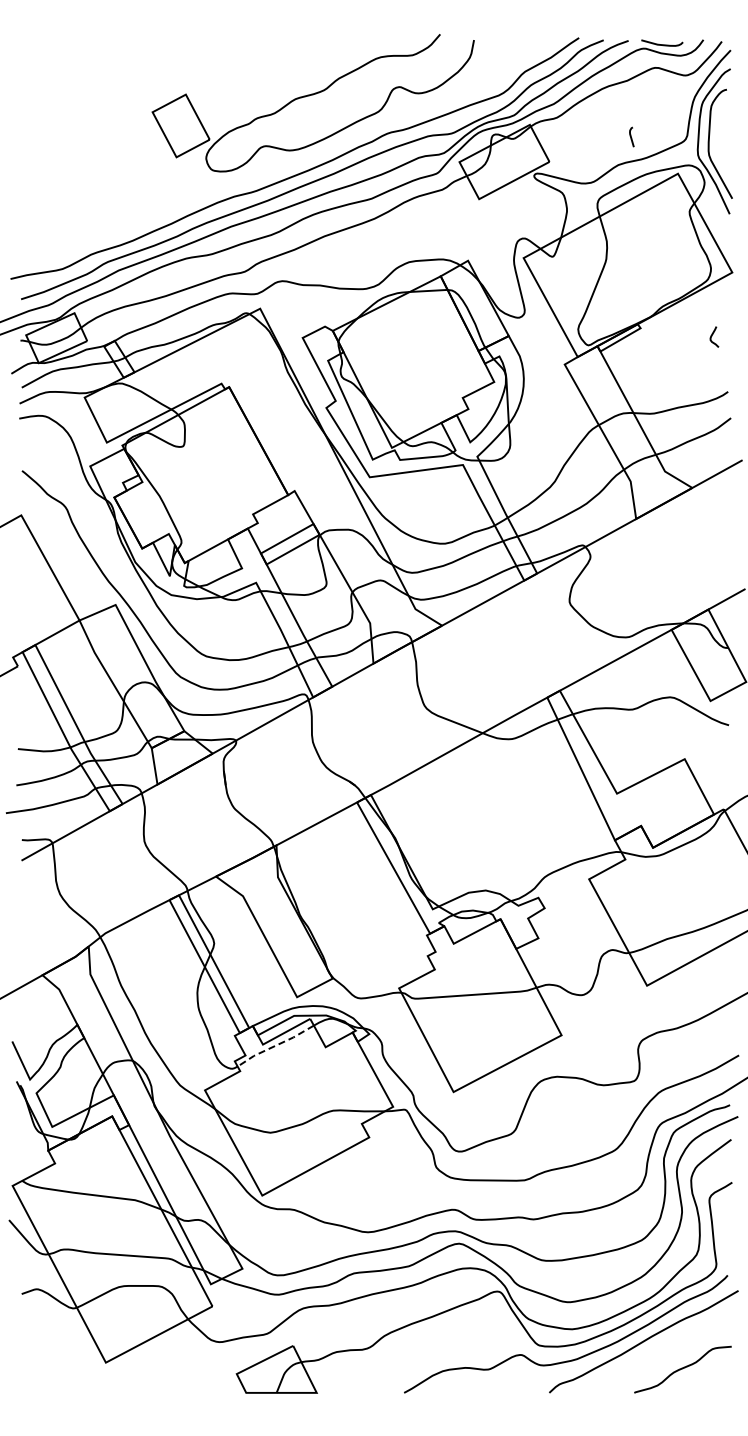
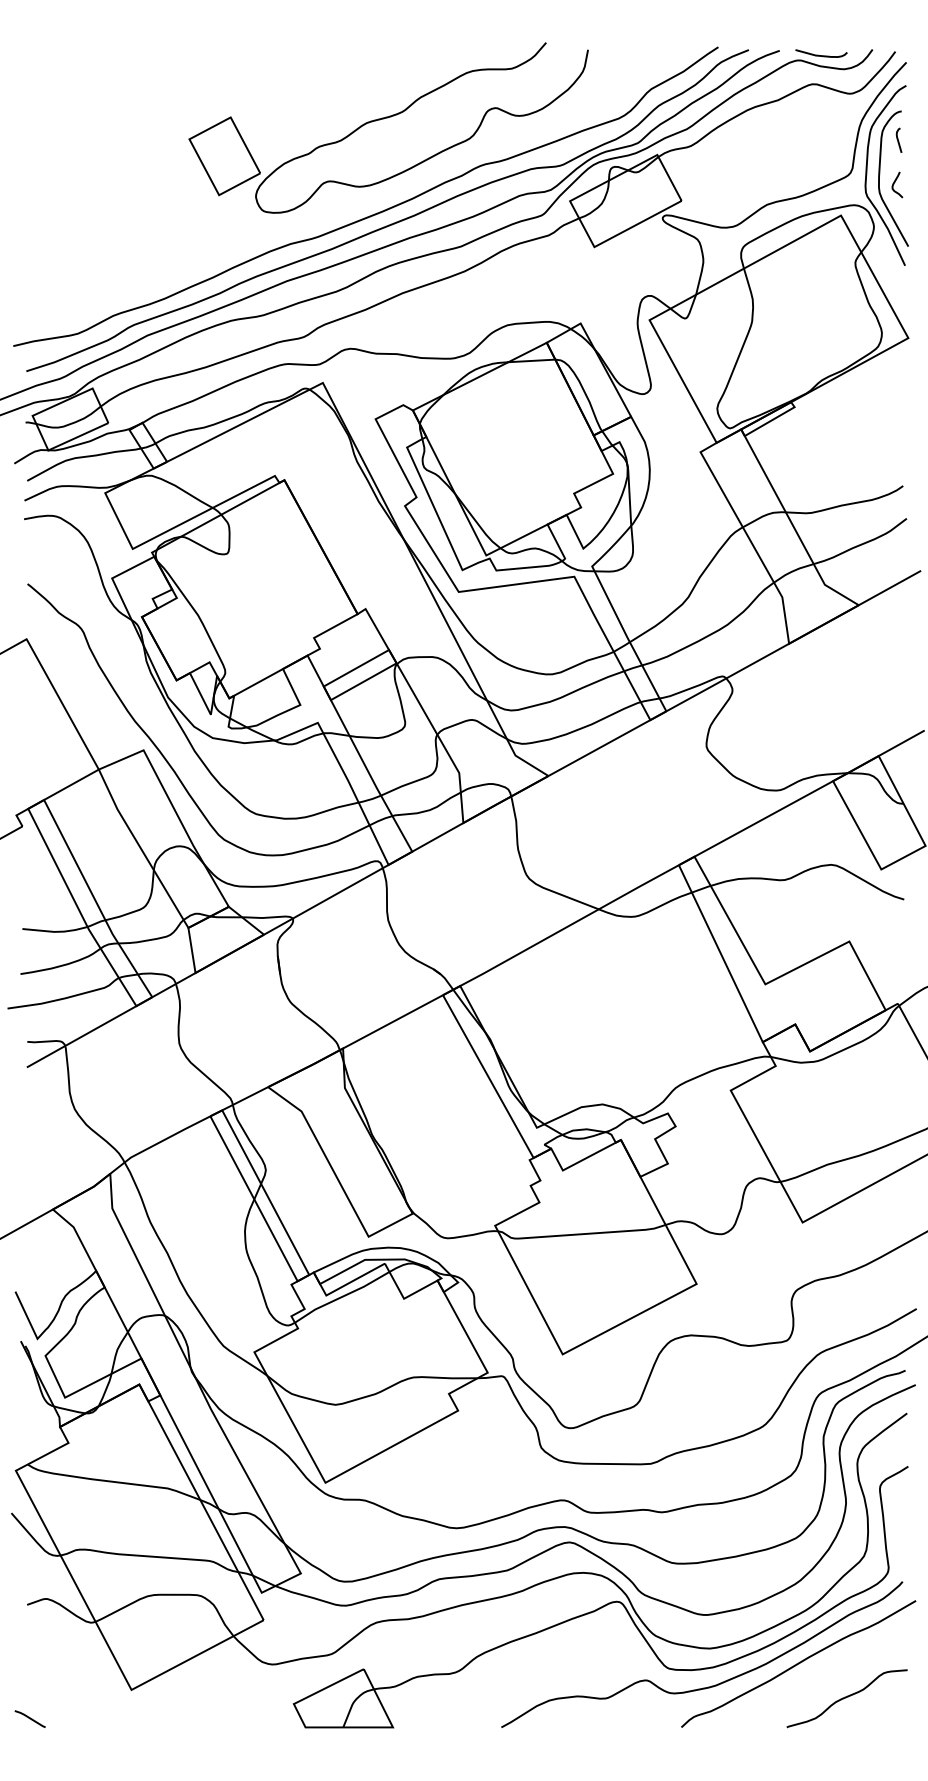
curve: (631, 136) -> (898, 139), moved
curve: (712, 336) -> (894, 184), moved
line: (275, 1045) -> (341, 1296), dashed -> solid
line: (23, 1385) -> (29, 1718), added

